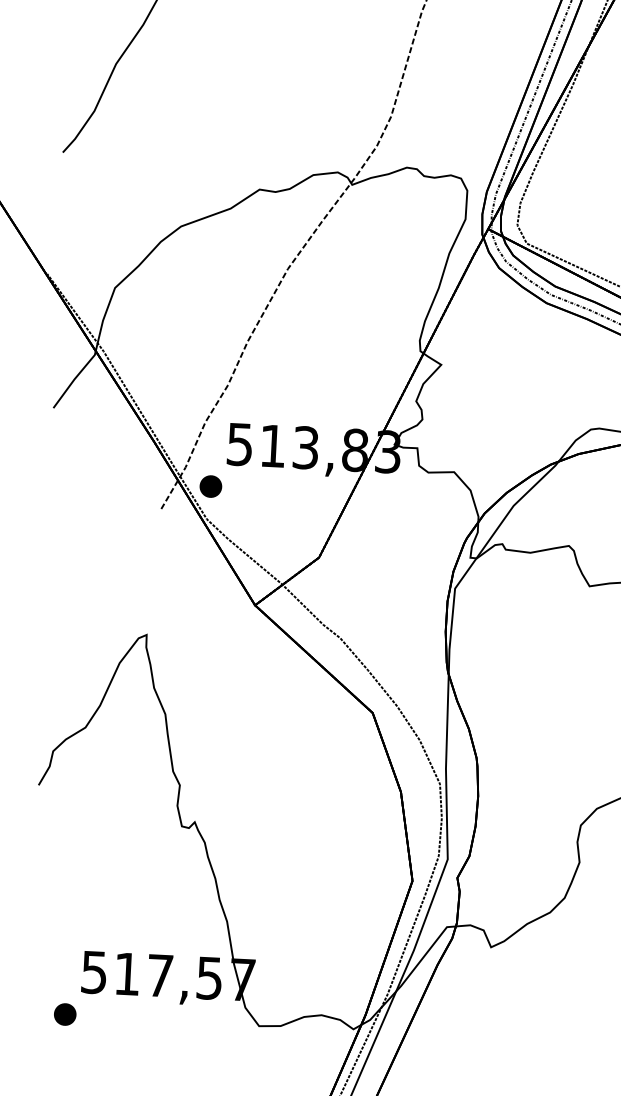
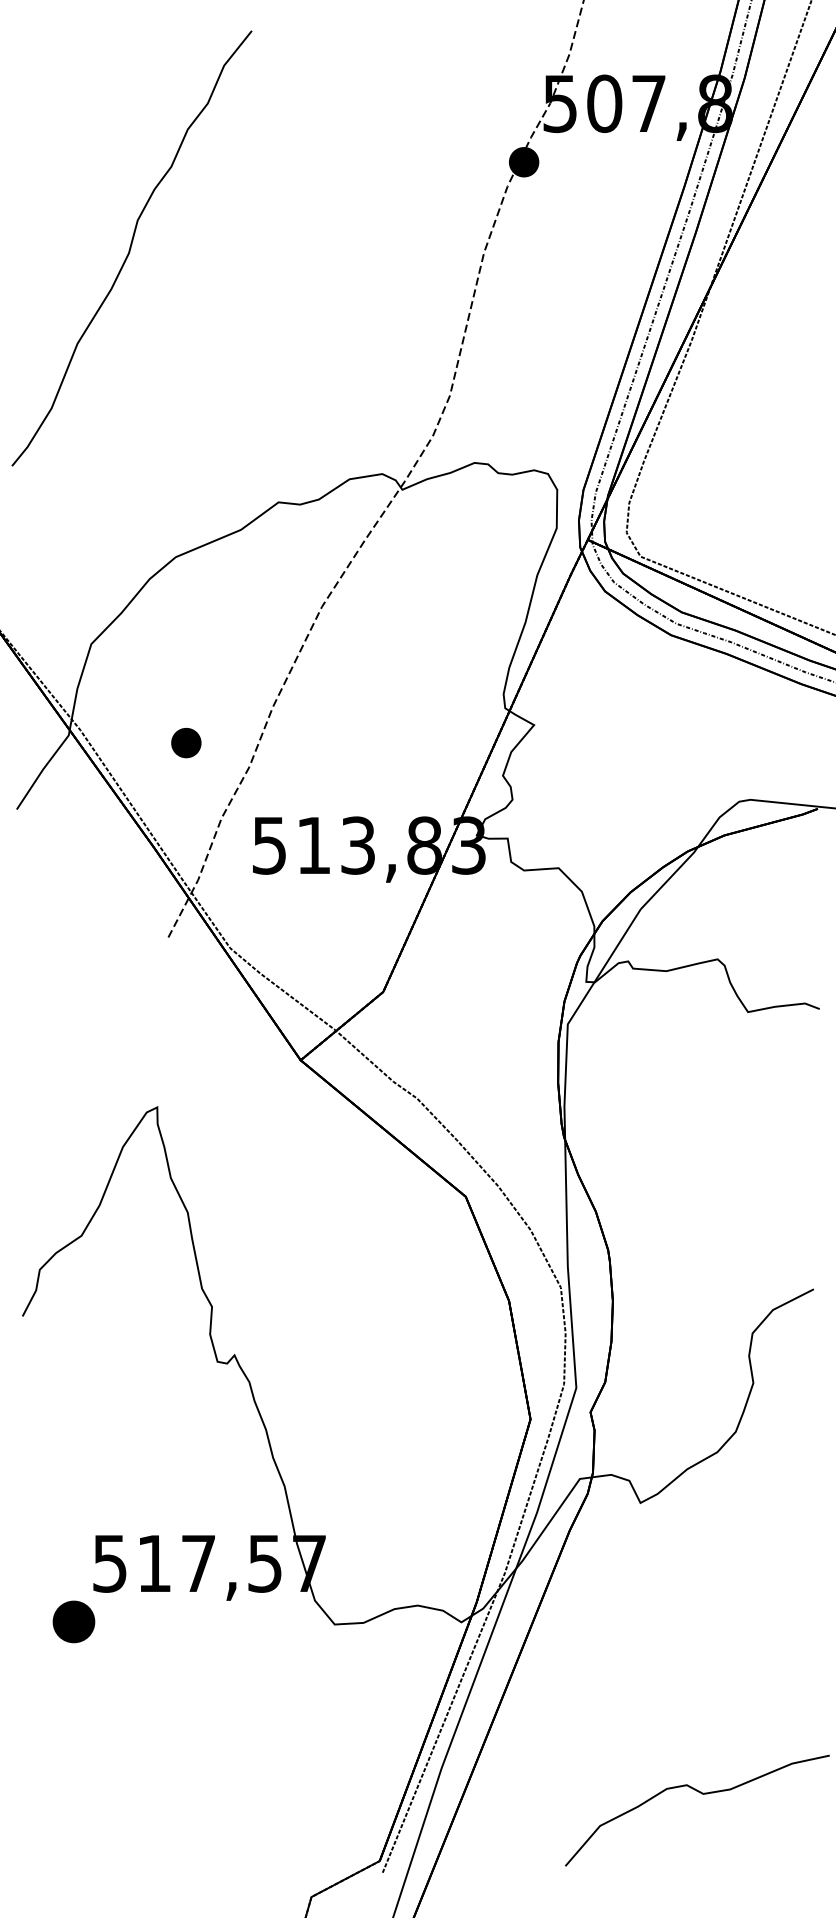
part: (210, 486) -> (186, 743), moved
part: (64, 1014) -> (73, 1622), size x1.4

